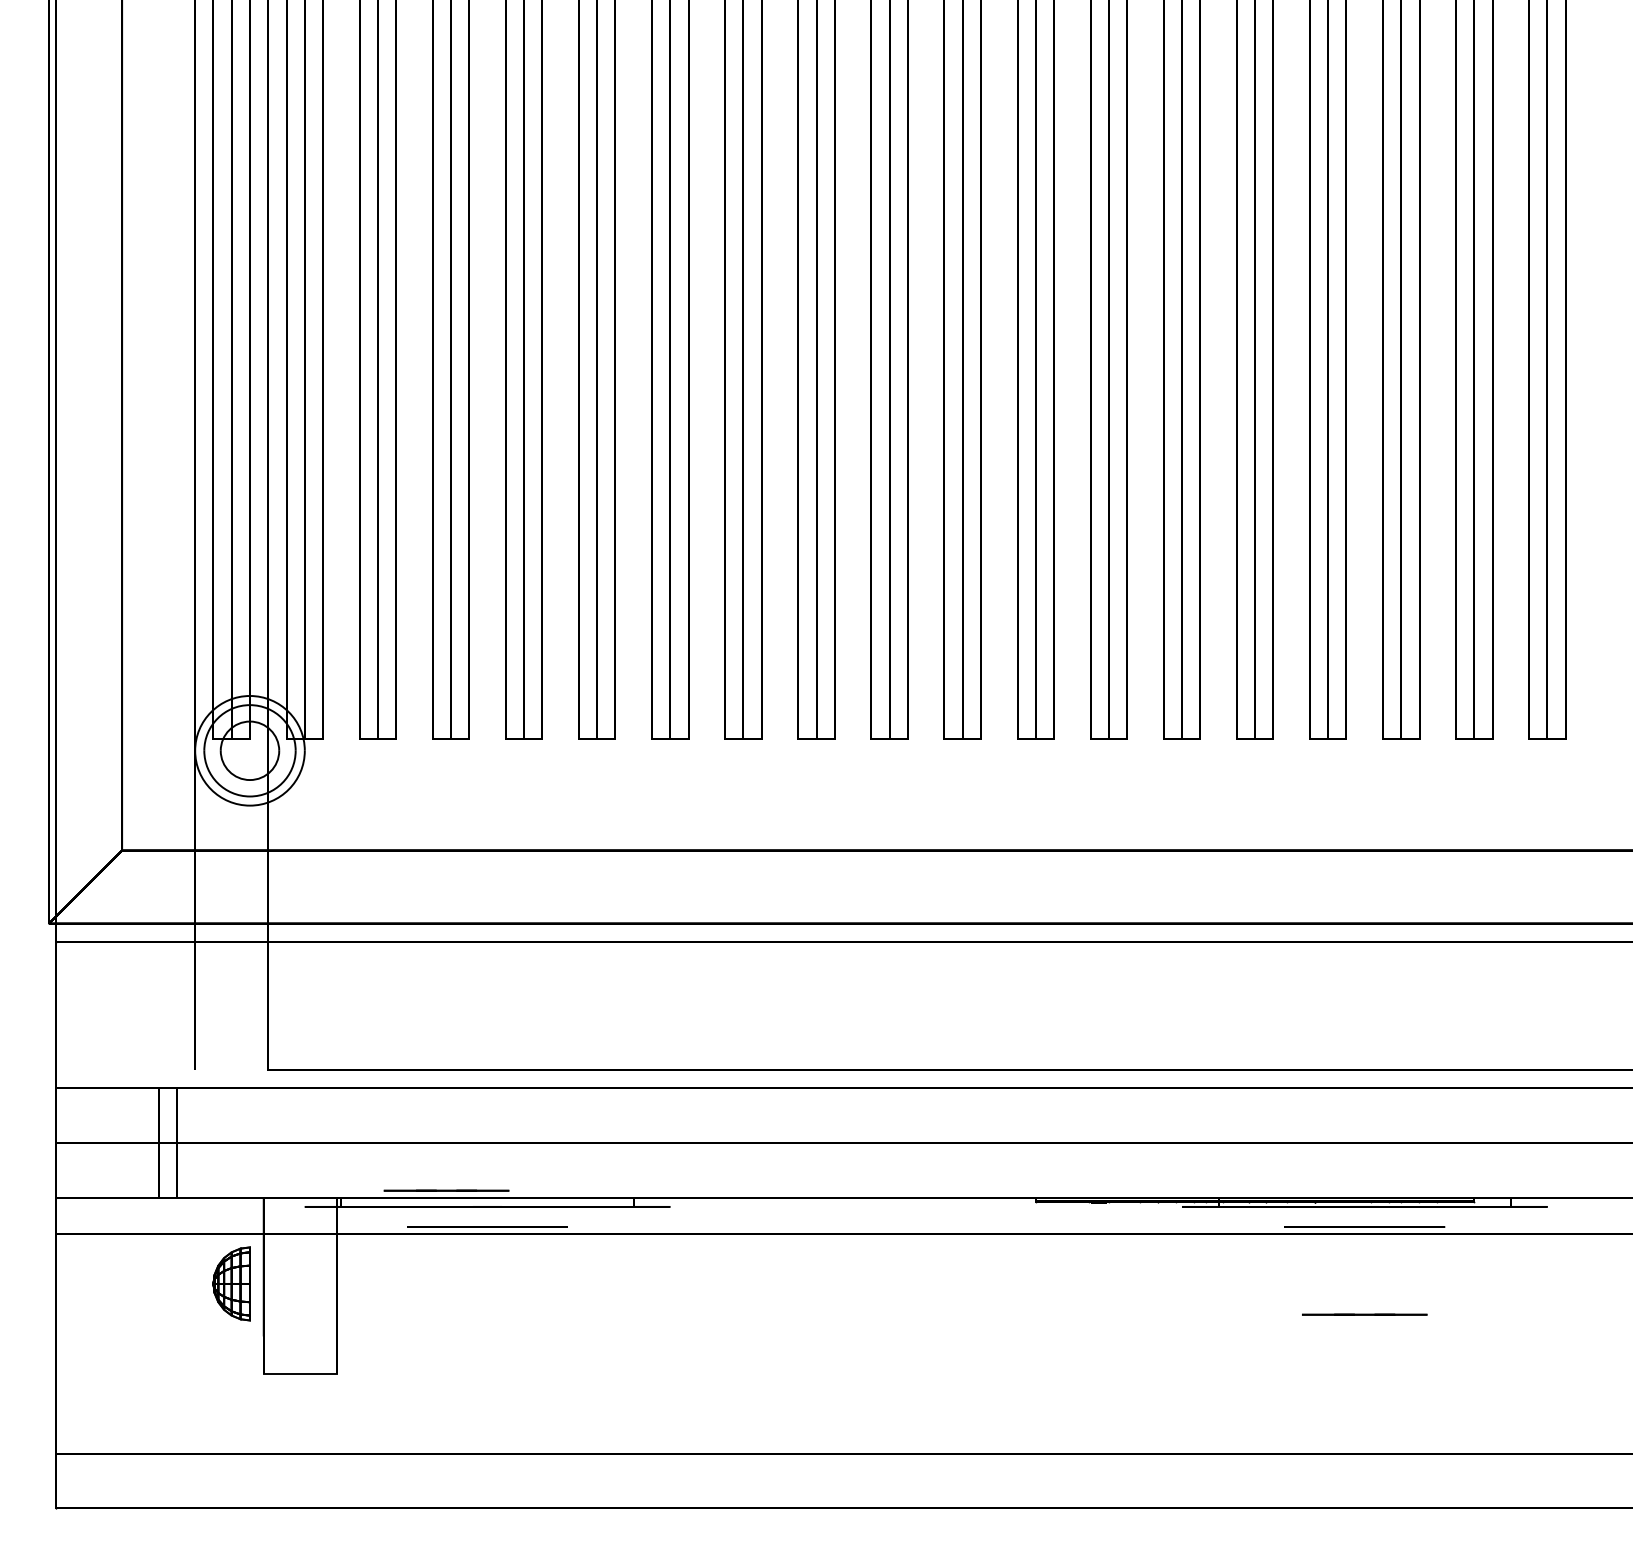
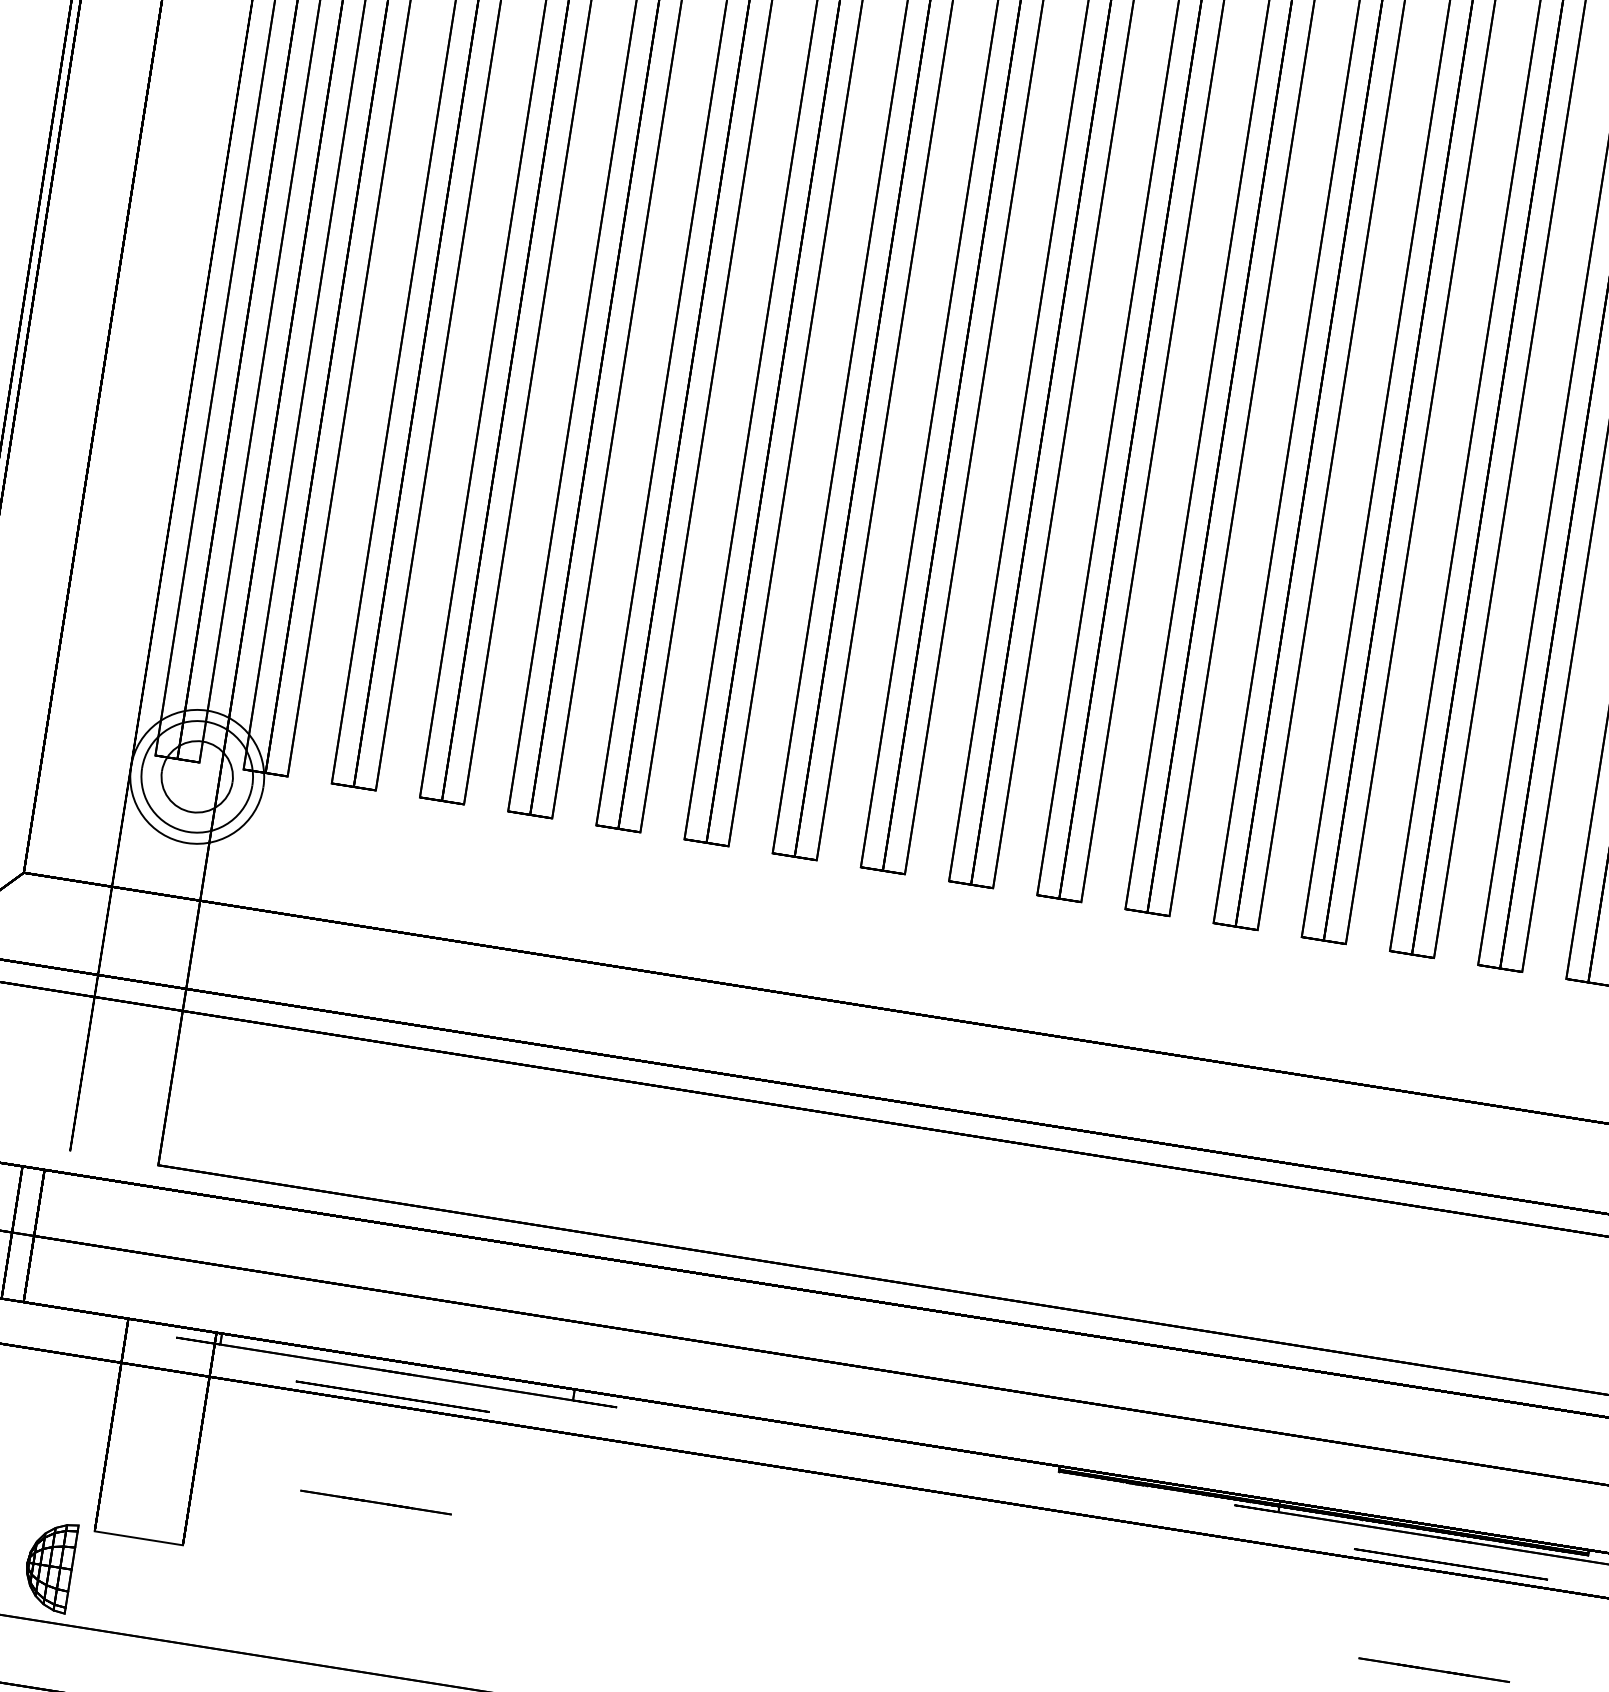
line: (446, 1190) -> (376, 1502), moved
part: (231, 1283) -> (49, 1565), moved

